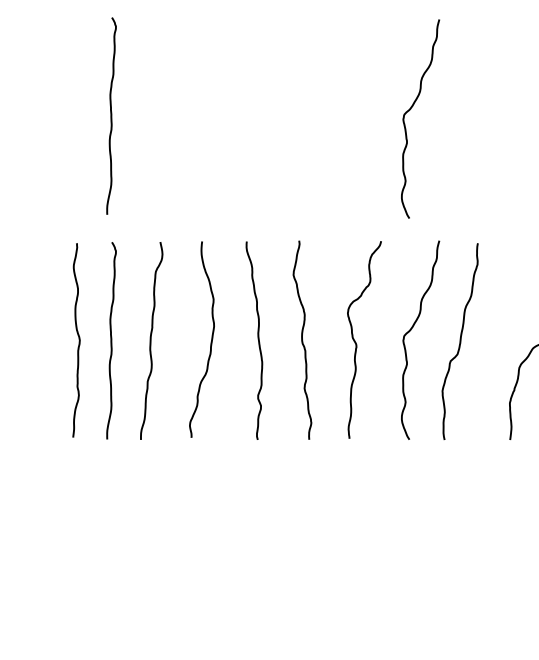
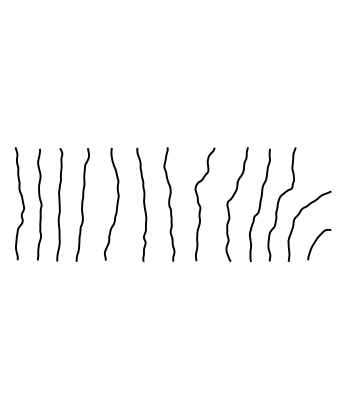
curve: (410, 110) -> (231, 72), removed
curve: (111, 115) -> (59, 75), removed
curve: (494, 336) -> (279, 202), added
curve: (46, 338) -> (22, 203), added

